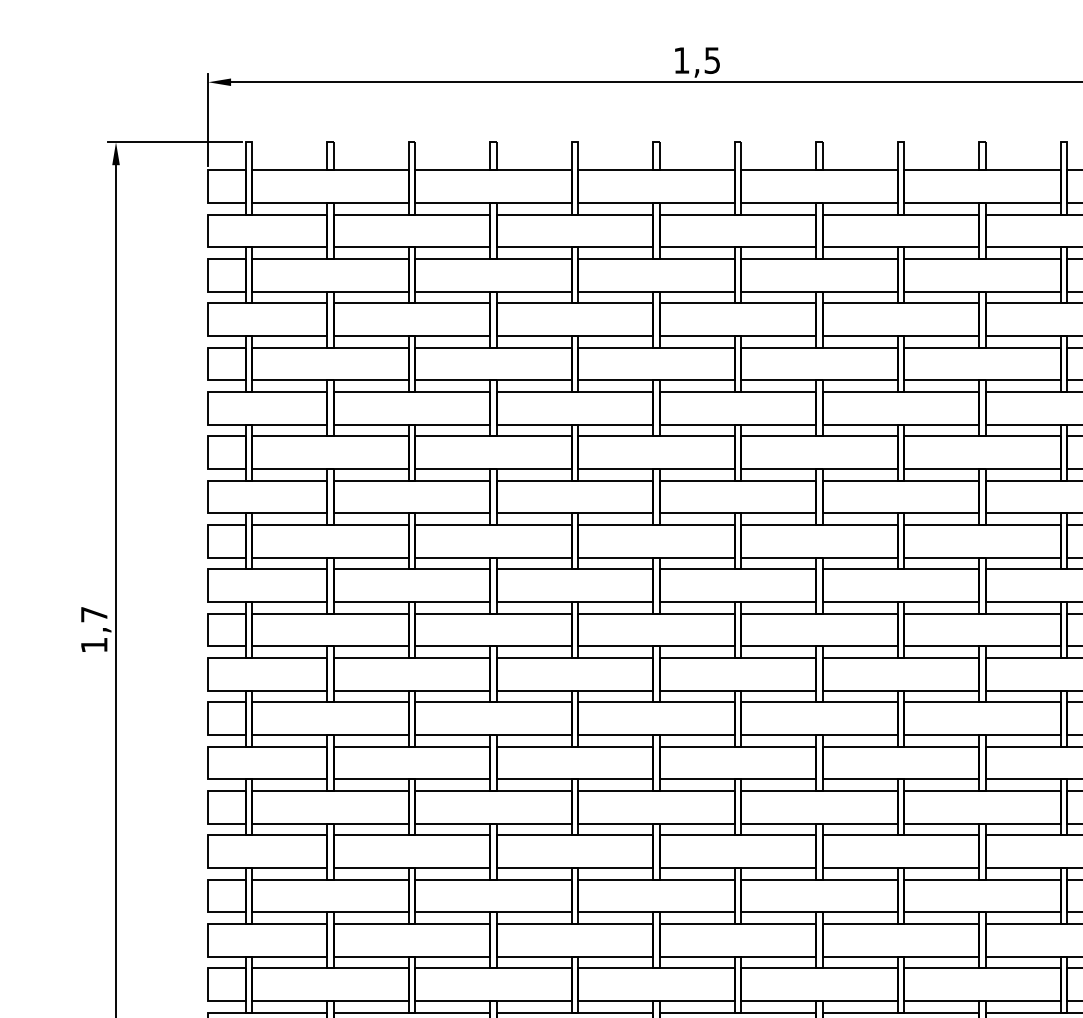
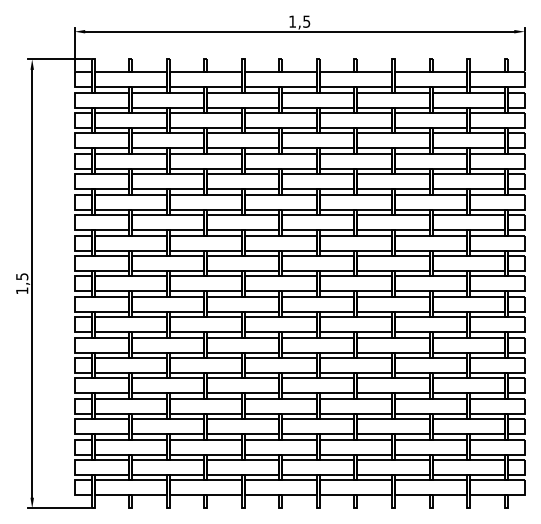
text: (94, 614) -> (22, 276), 1,7 -> 1,5

